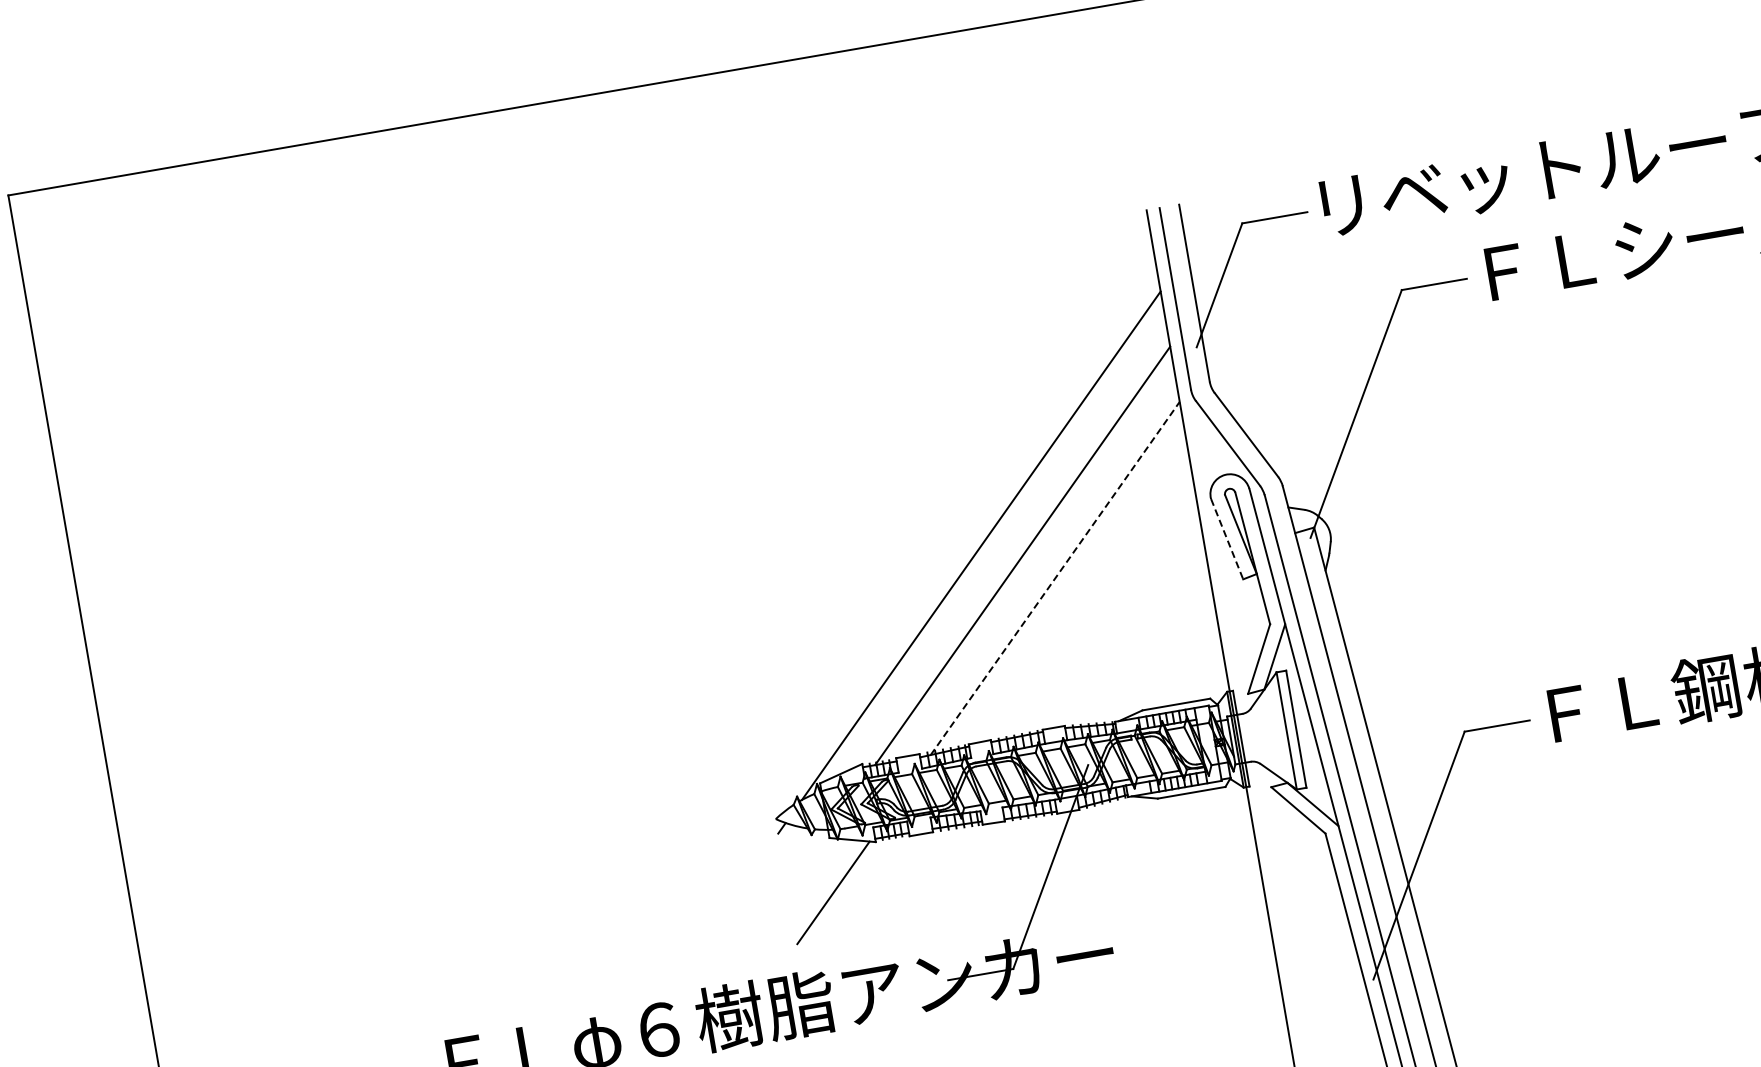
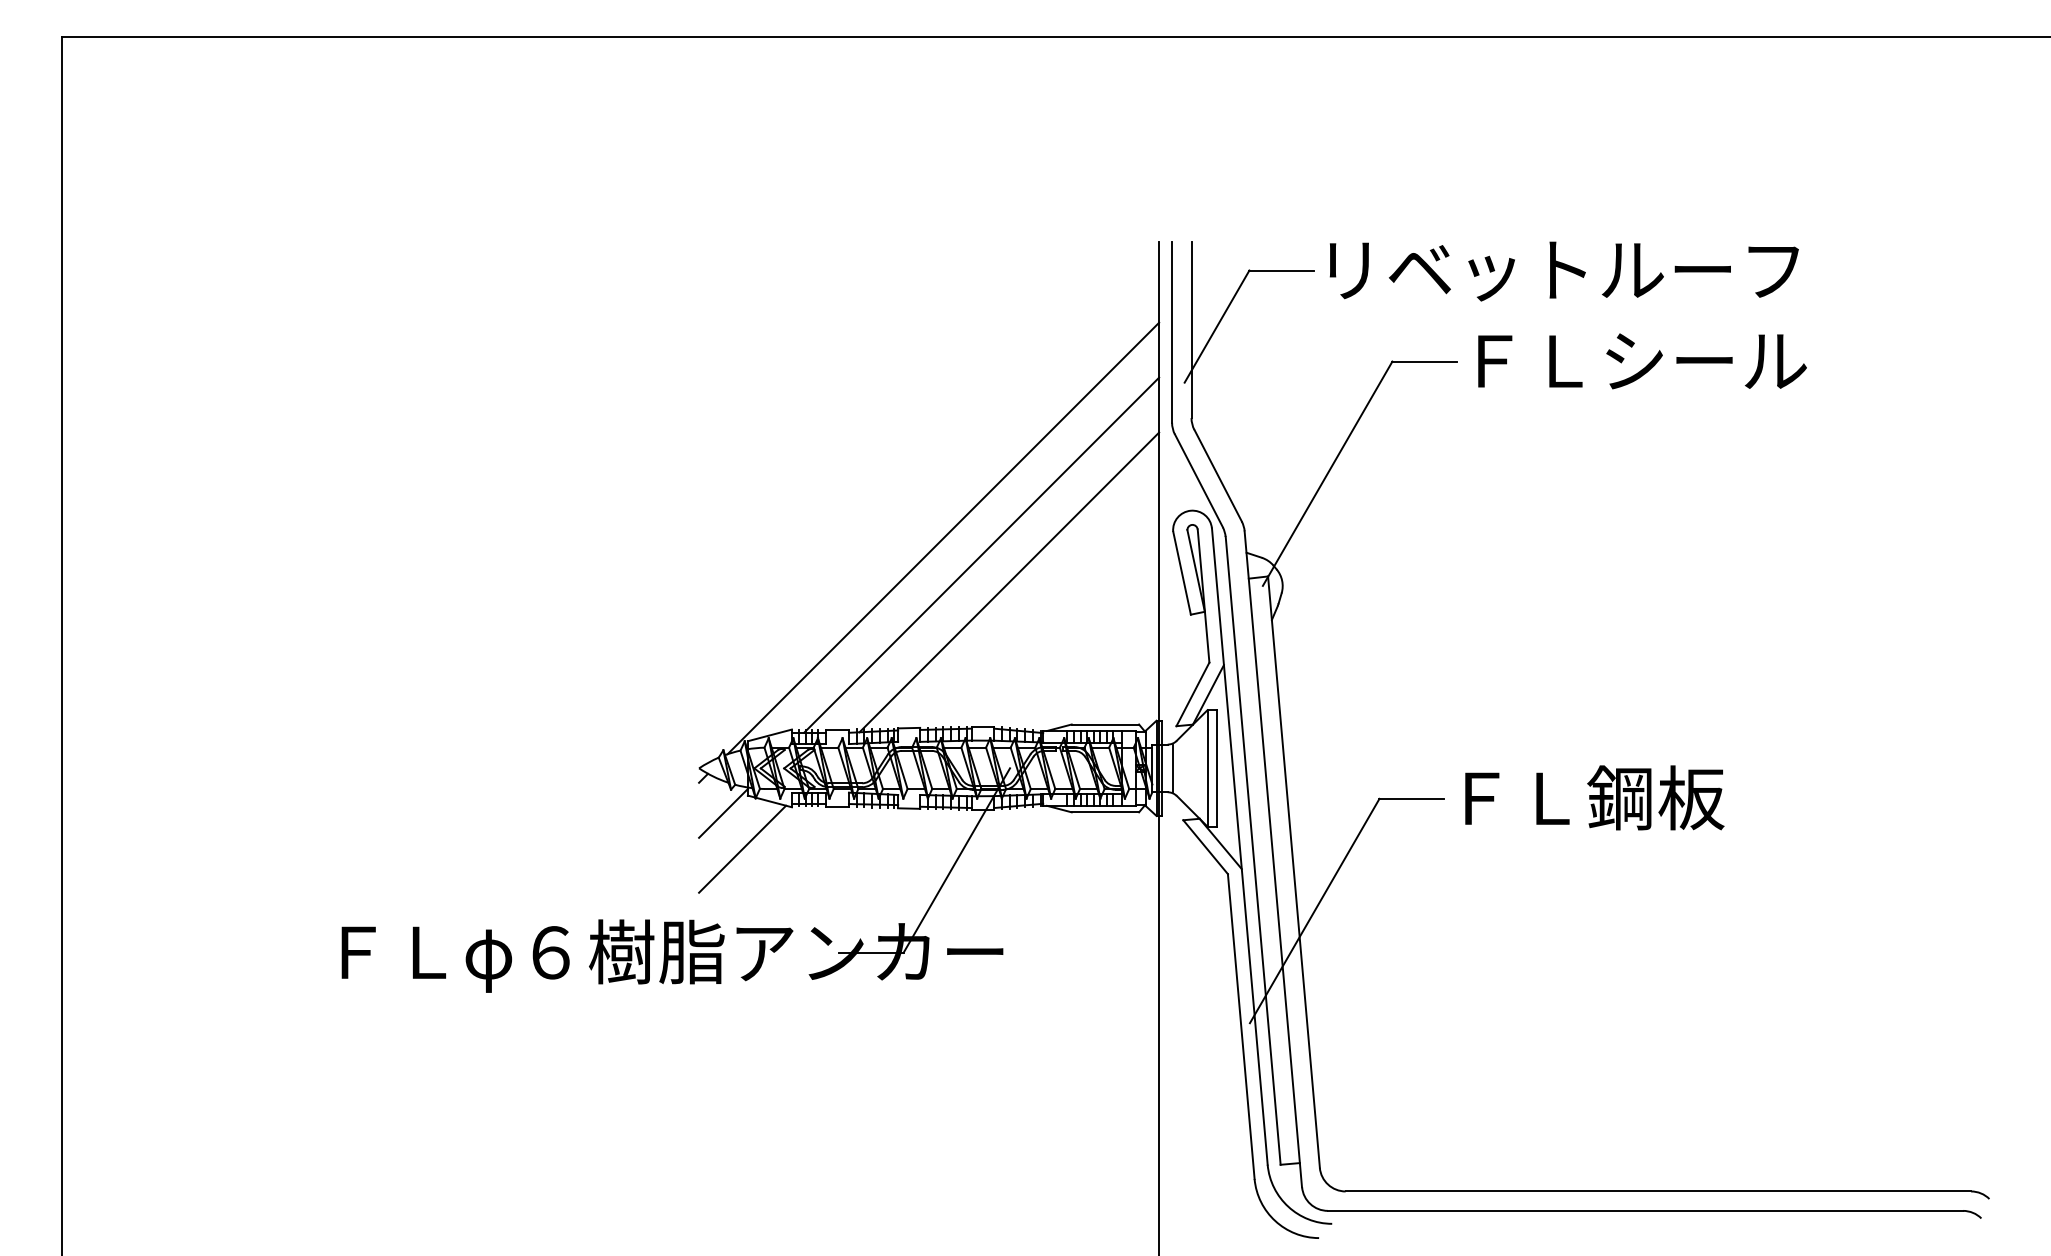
line: (1227, 539) -> (1182, 573), dashed -> solid
line: (1055, 578) -> (1009, 582), dashed -> solid
line: (1252, 736) -> (1173, 768), added
line: (808, 860) -> (723, 813), added

